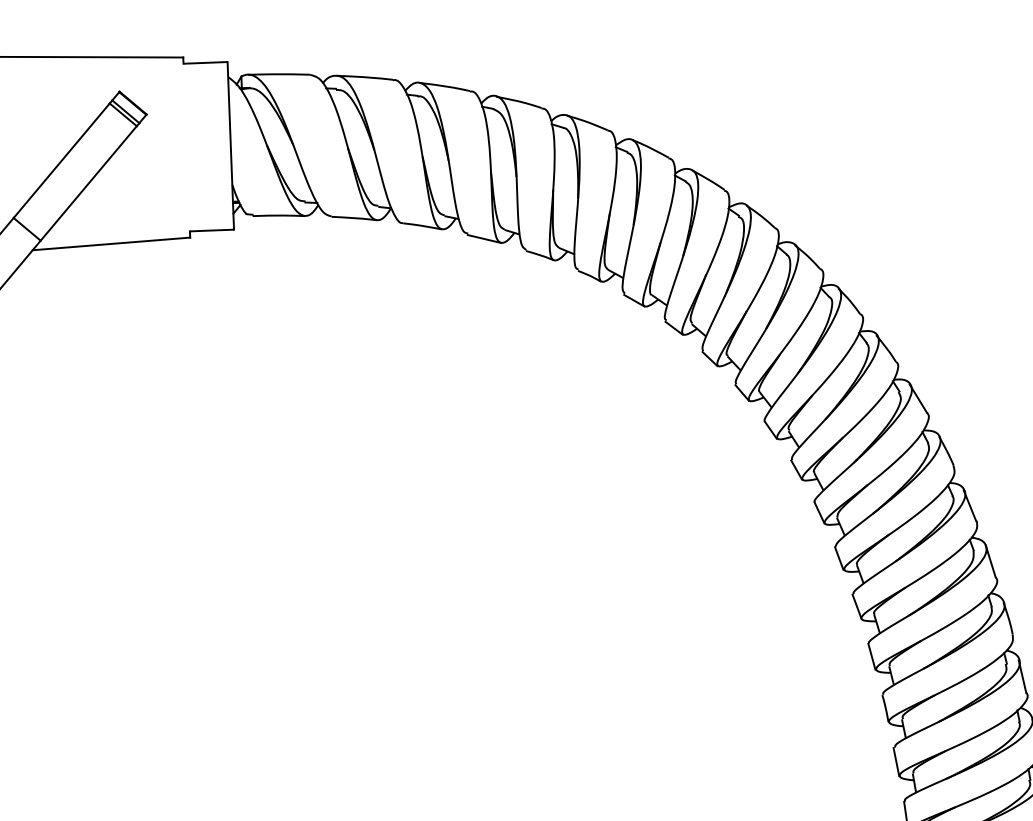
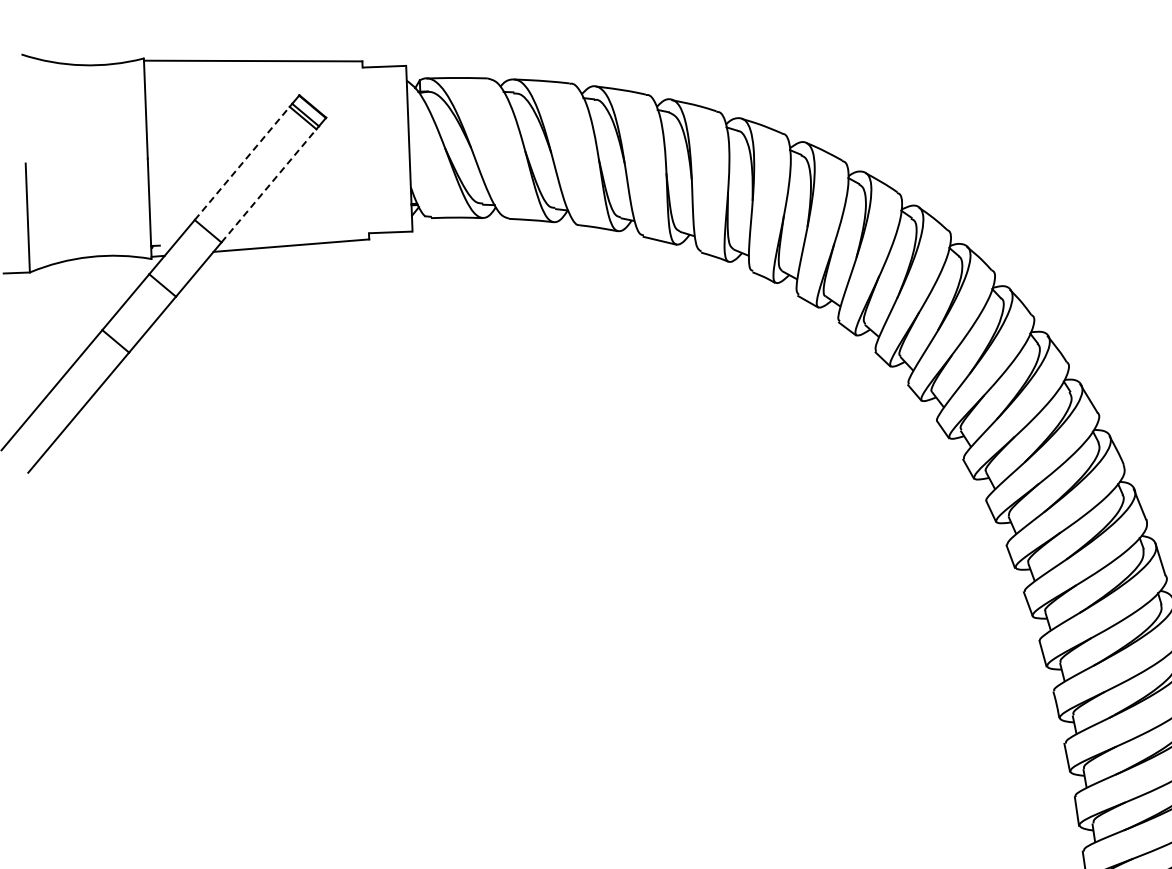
line: (61, 160) -> (242, 163), solid -> dashed
line: (88, 183) -> (268, 185), solid -> dashed

